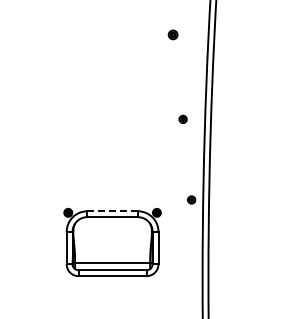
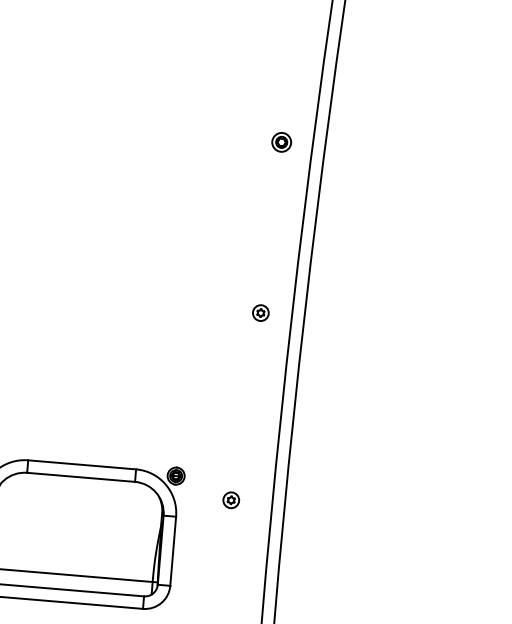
part: (172, 34) -> (280, 141), moved
part: (182, 118) -> (259, 311), moved
part: (191, 199) -> (231, 499), moved
line: (113, 211) -> (84, 465), dashed -> solid

